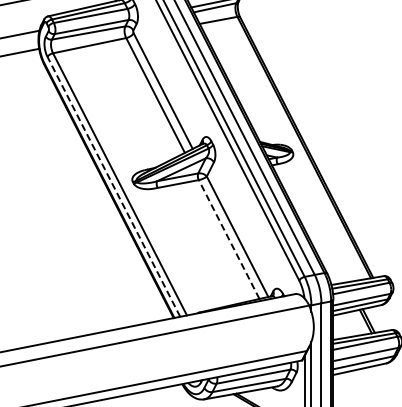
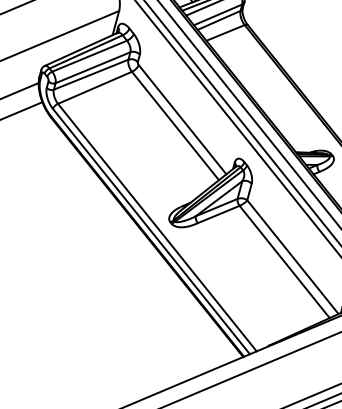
line: (113, 186) -> (150, 231), dashed -> solid
line: (229, 239) -> (284, 261), dashed -> solid

